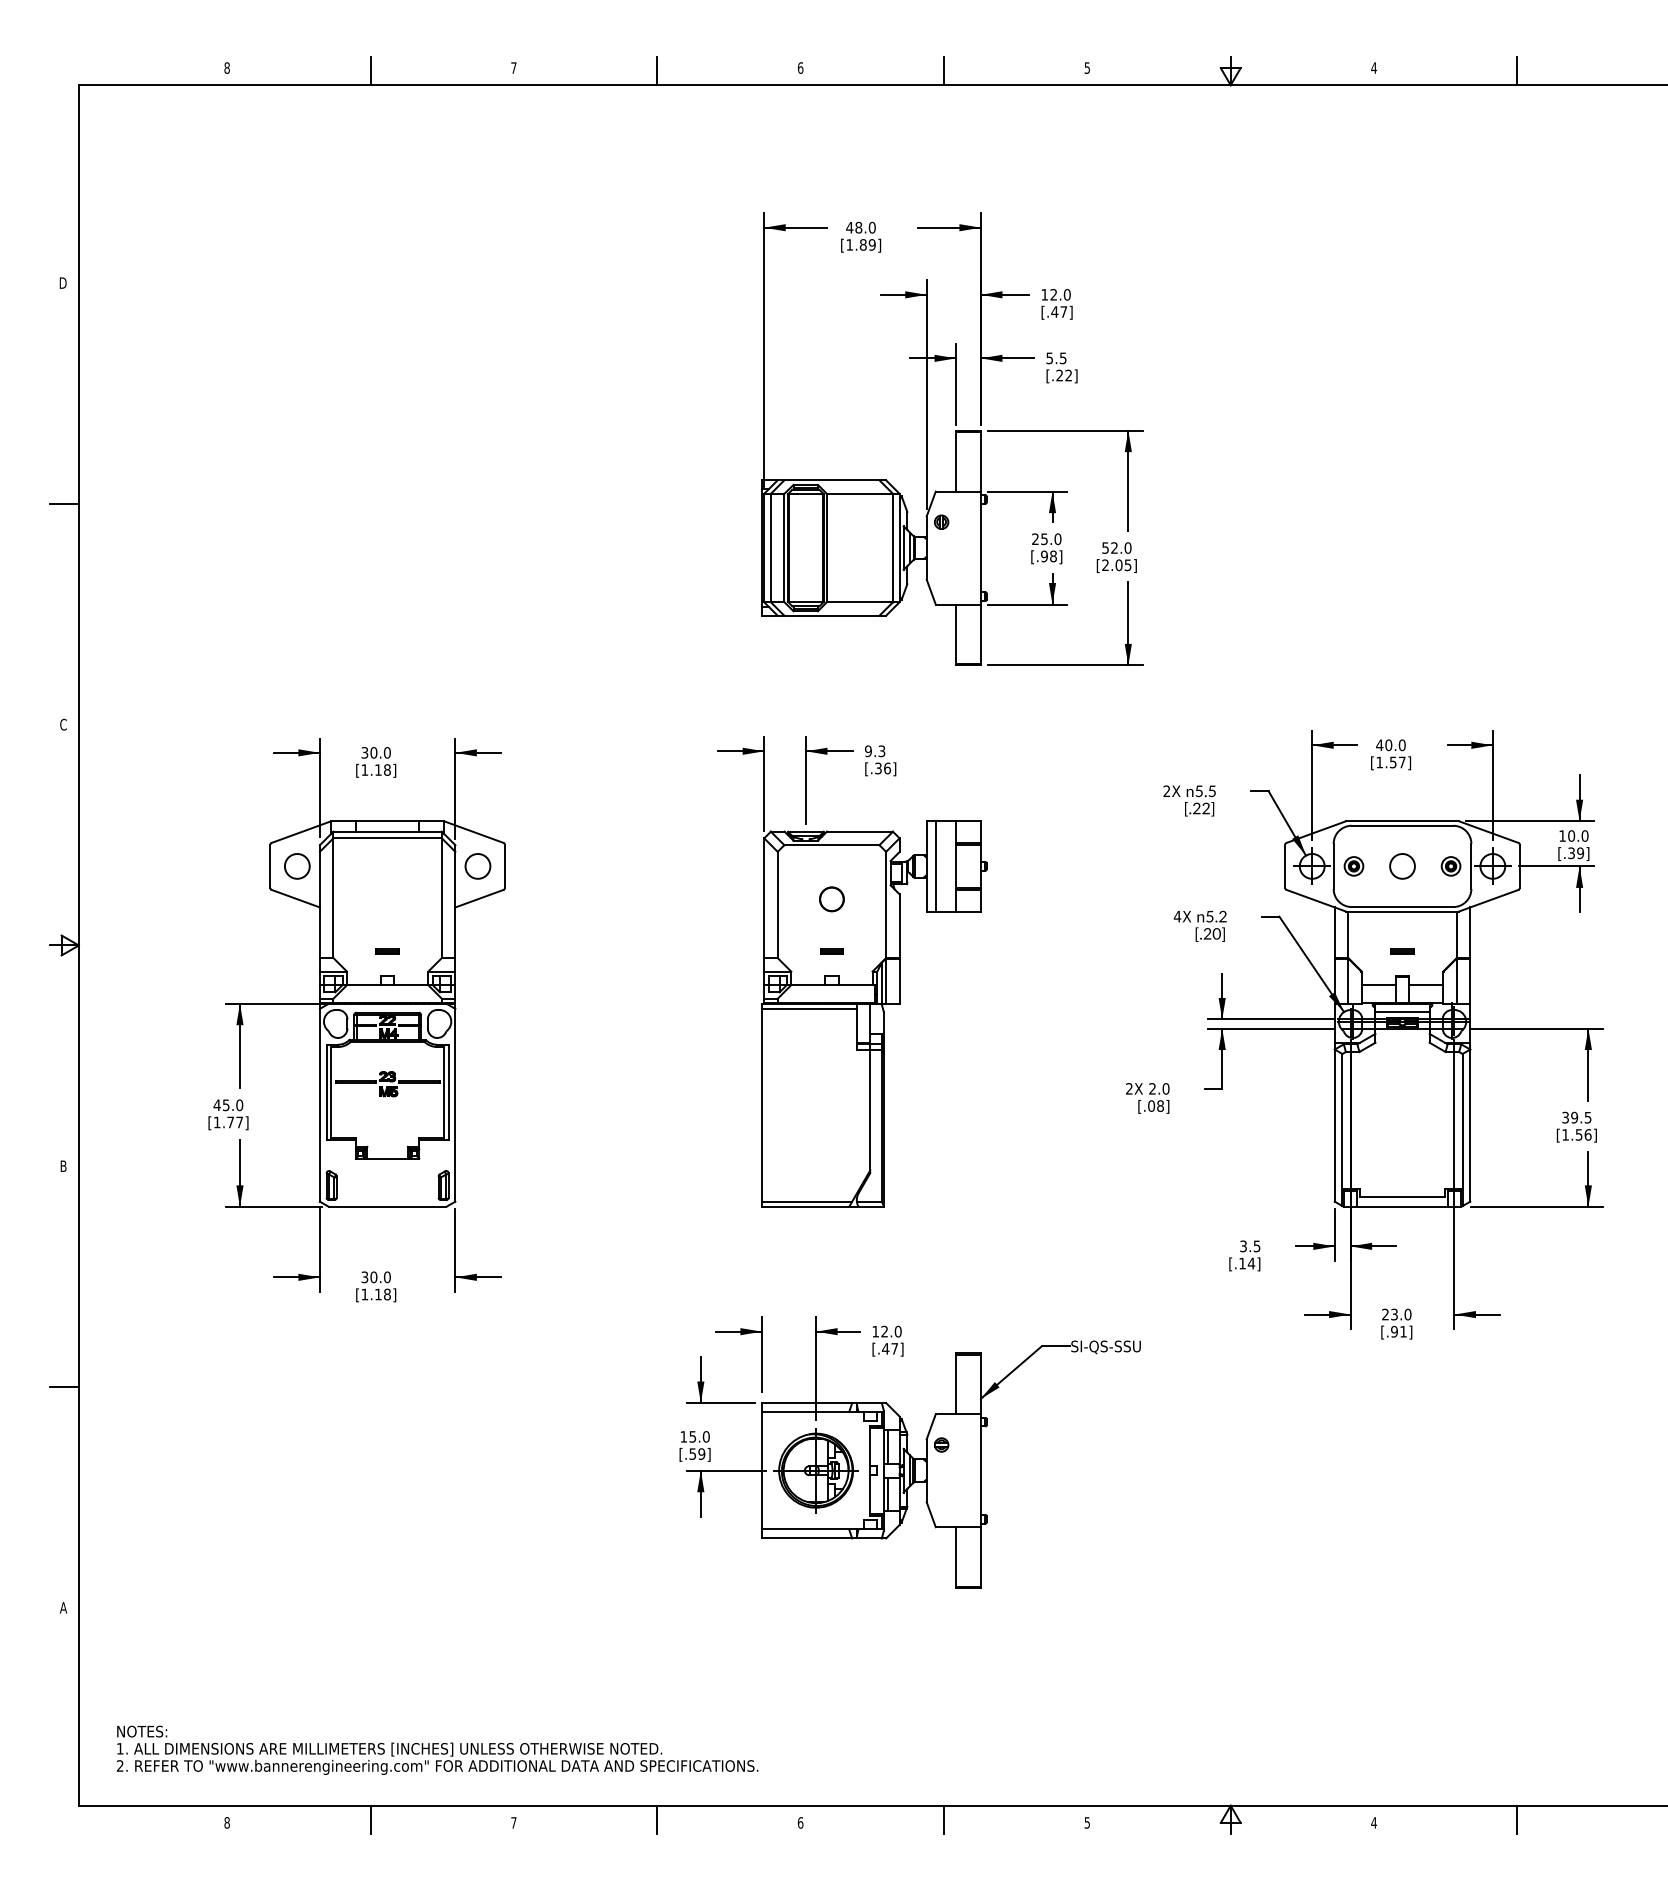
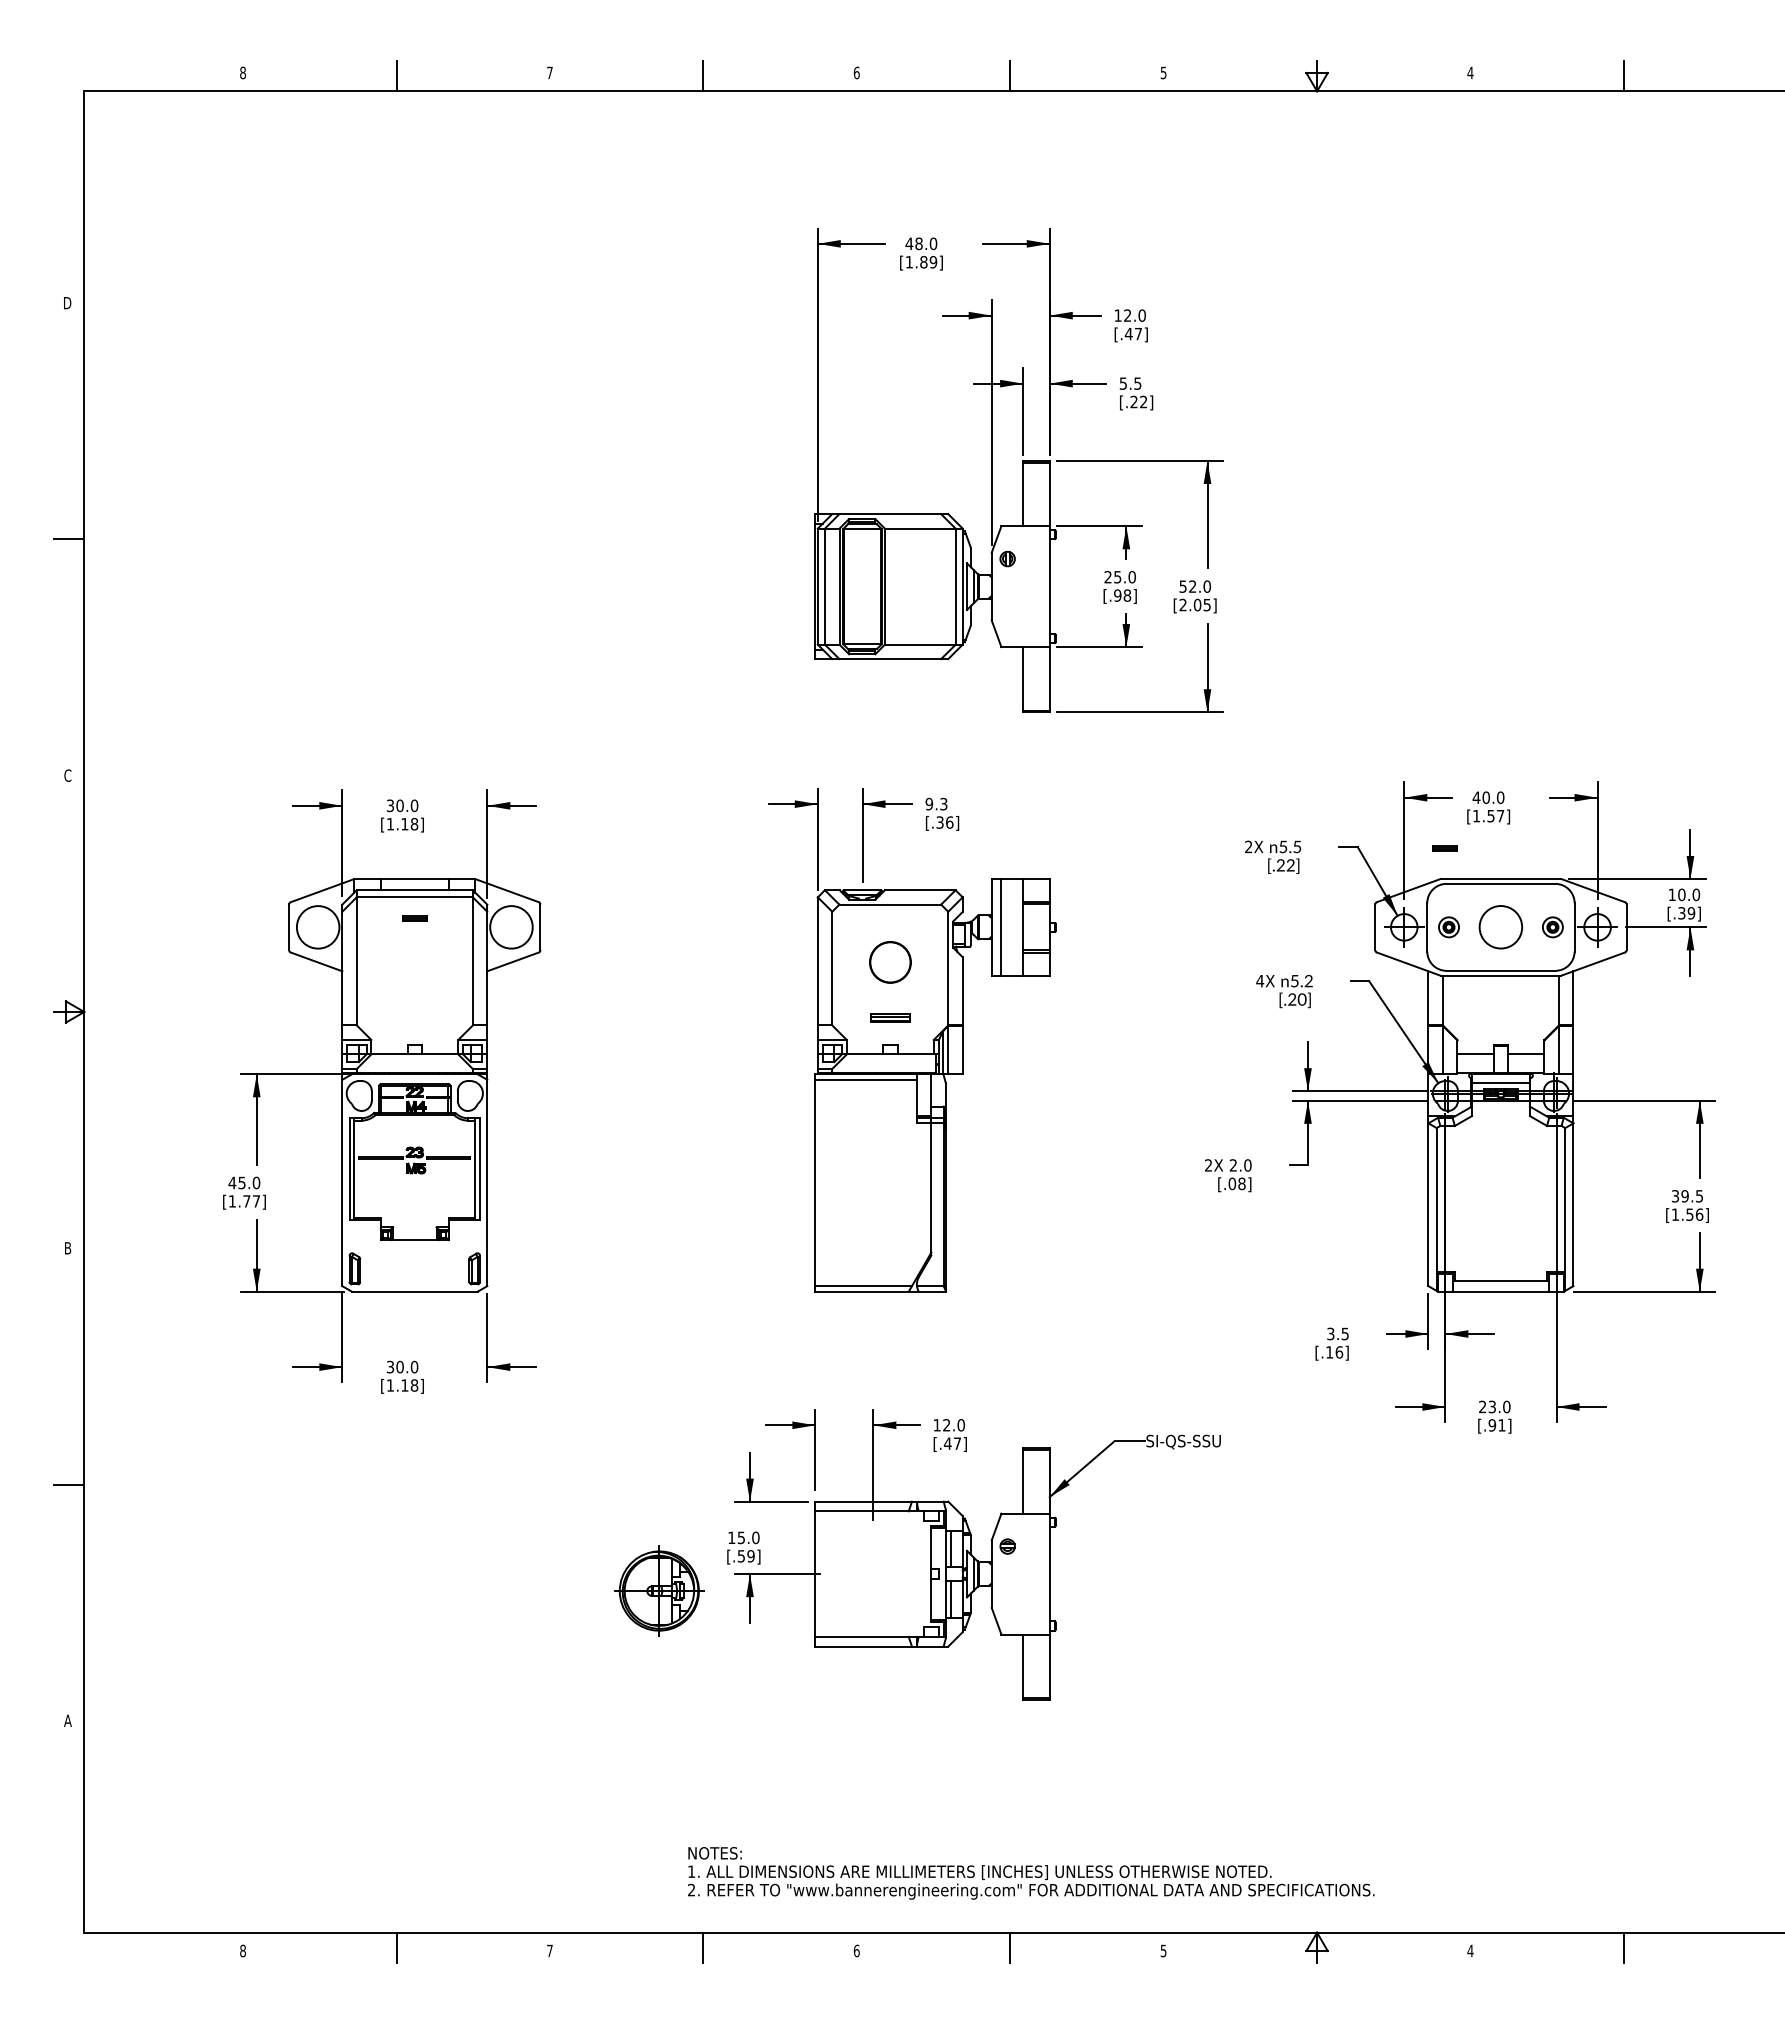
circle: (296, 866) -> (317, 927), size x1.6
circle: (477, 866) -> (511, 927), size x1.6
circle: (1402, 866) -> (1500, 927), size x1.6
circle: (831, 899) -> (889, 962), size x1.6
part: (387, 951) -> (414, 918), moved
part: (831, 951) -> (889, 1018), size x1.6
part: (1402, 951) -> (1444, 848), moved
text: (1251, 1263) -> (1339, 1352), [.14] -> [.16]
part: (816, 1470) -> (659, 1590), moved
text: (437, 1750) -> (1031, 1873), moved

